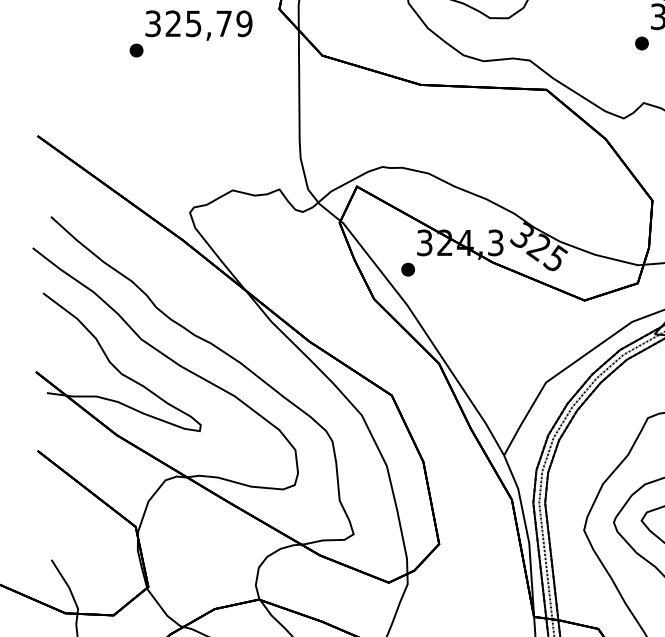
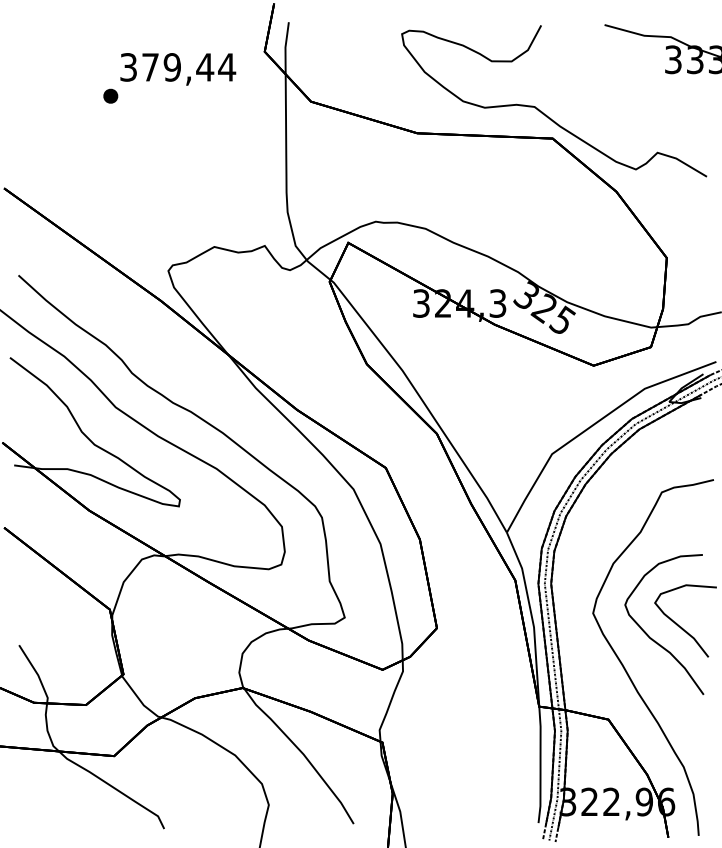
text: (209, 23) -> (189, 67), 325,79 -> 379,44
part: (641, 43) -> (655, 88), removed
part: (408, 269) -> (403, 332), removed

